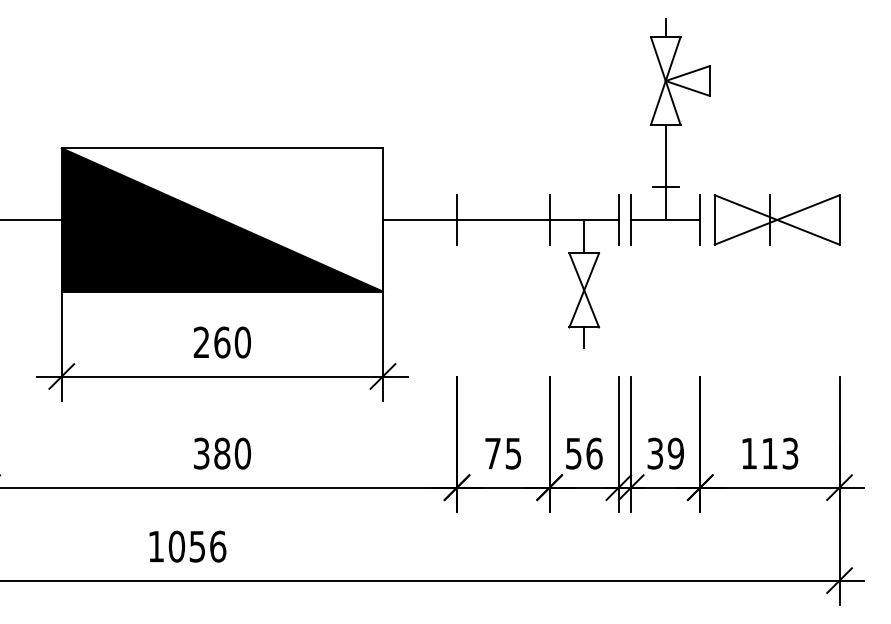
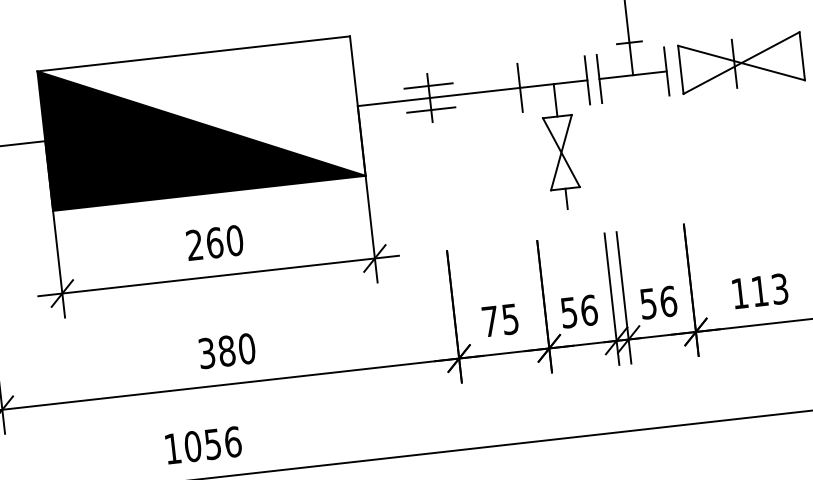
line: (456, 207) -> (428, 85), added
line: (456, 232) -> (430, 110), added
text: (666, 453) -> (659, 302), 39 -> 56

